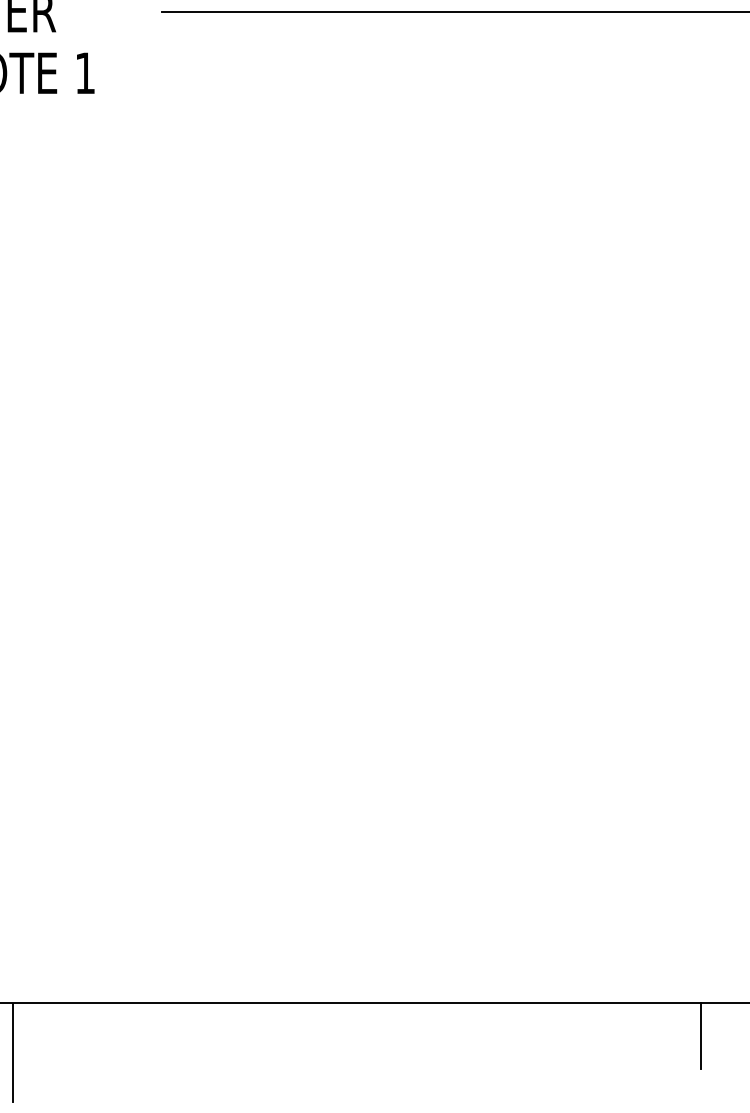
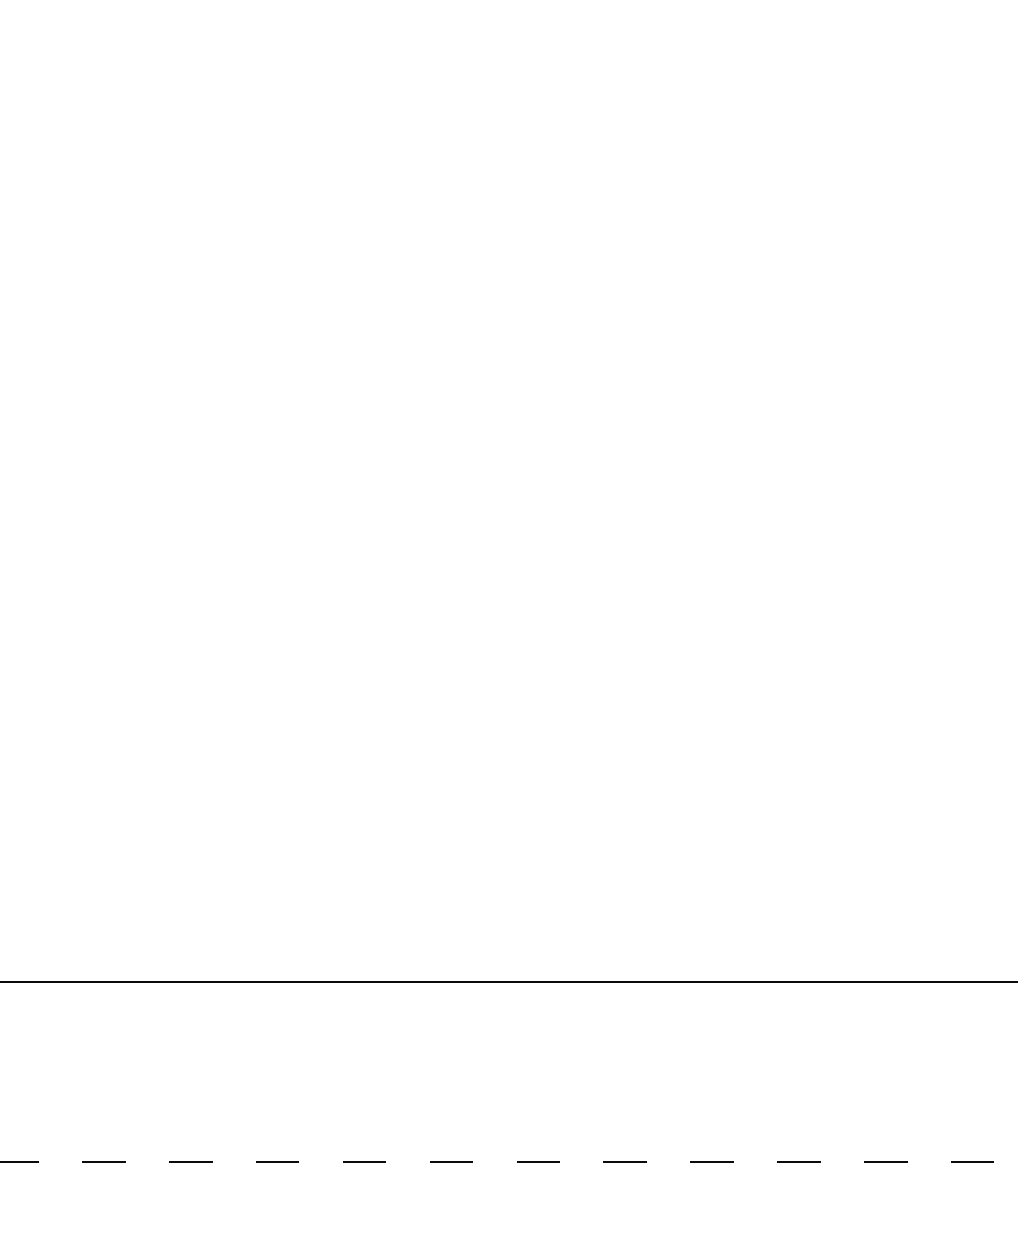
line: (701, 1036) -> (977, 1027), removed
line: (13, 1052) -> (35, 1049), removed

